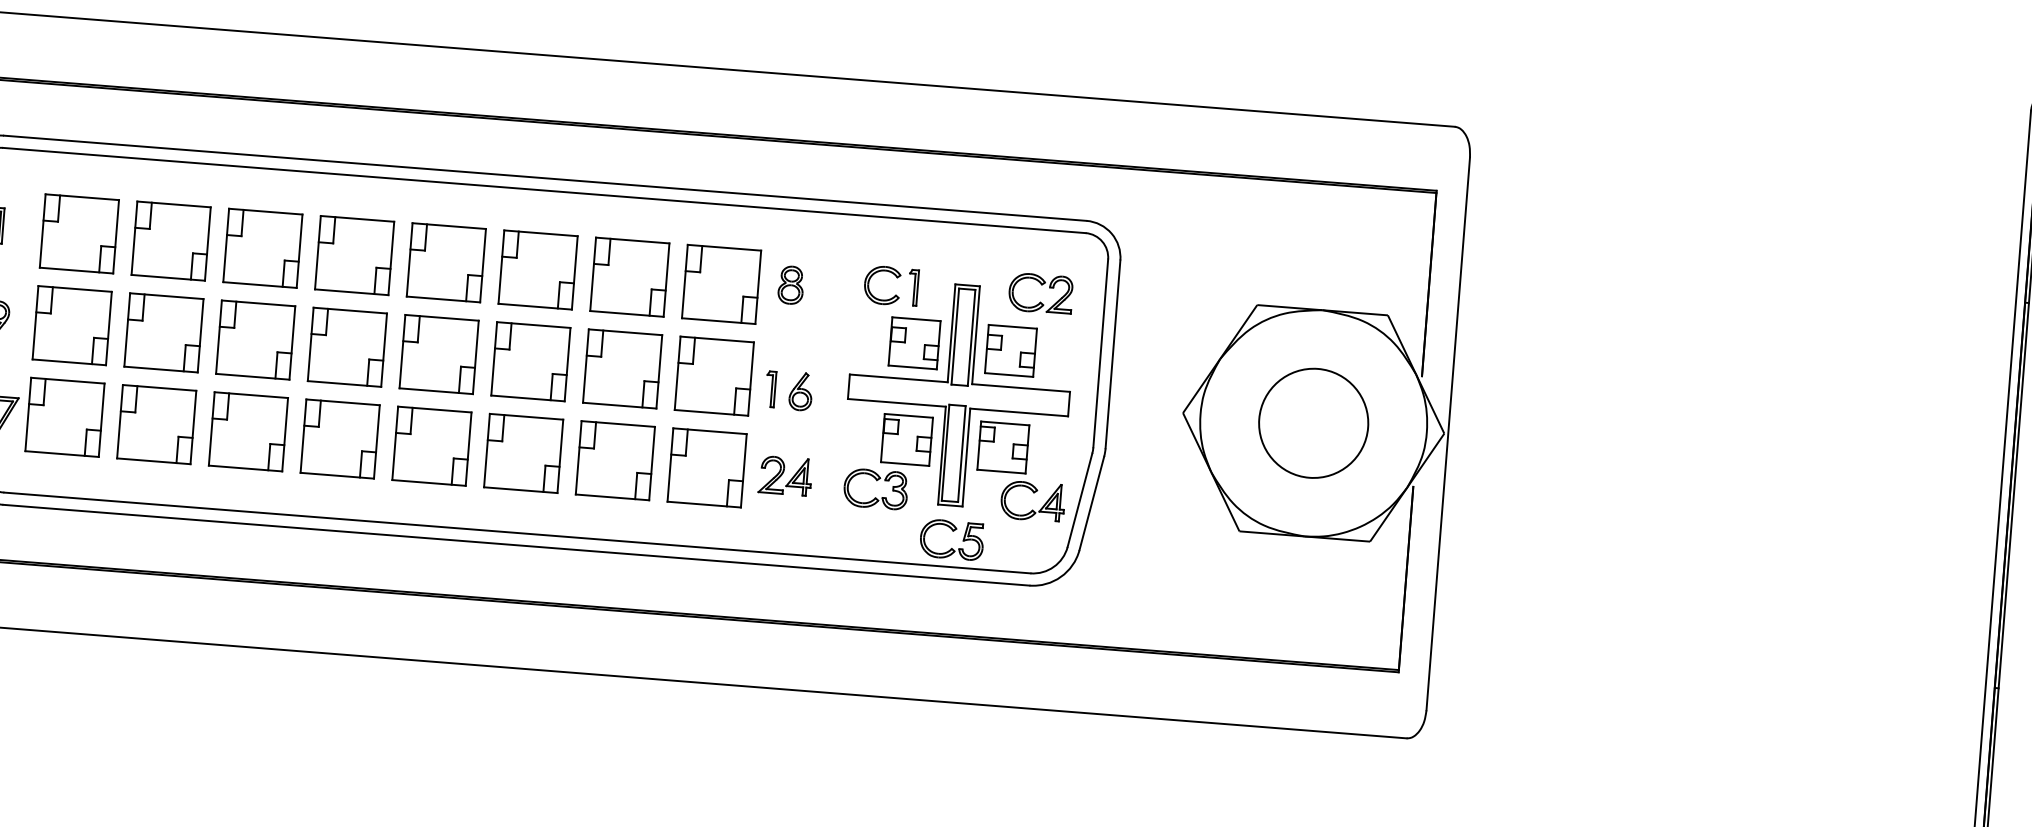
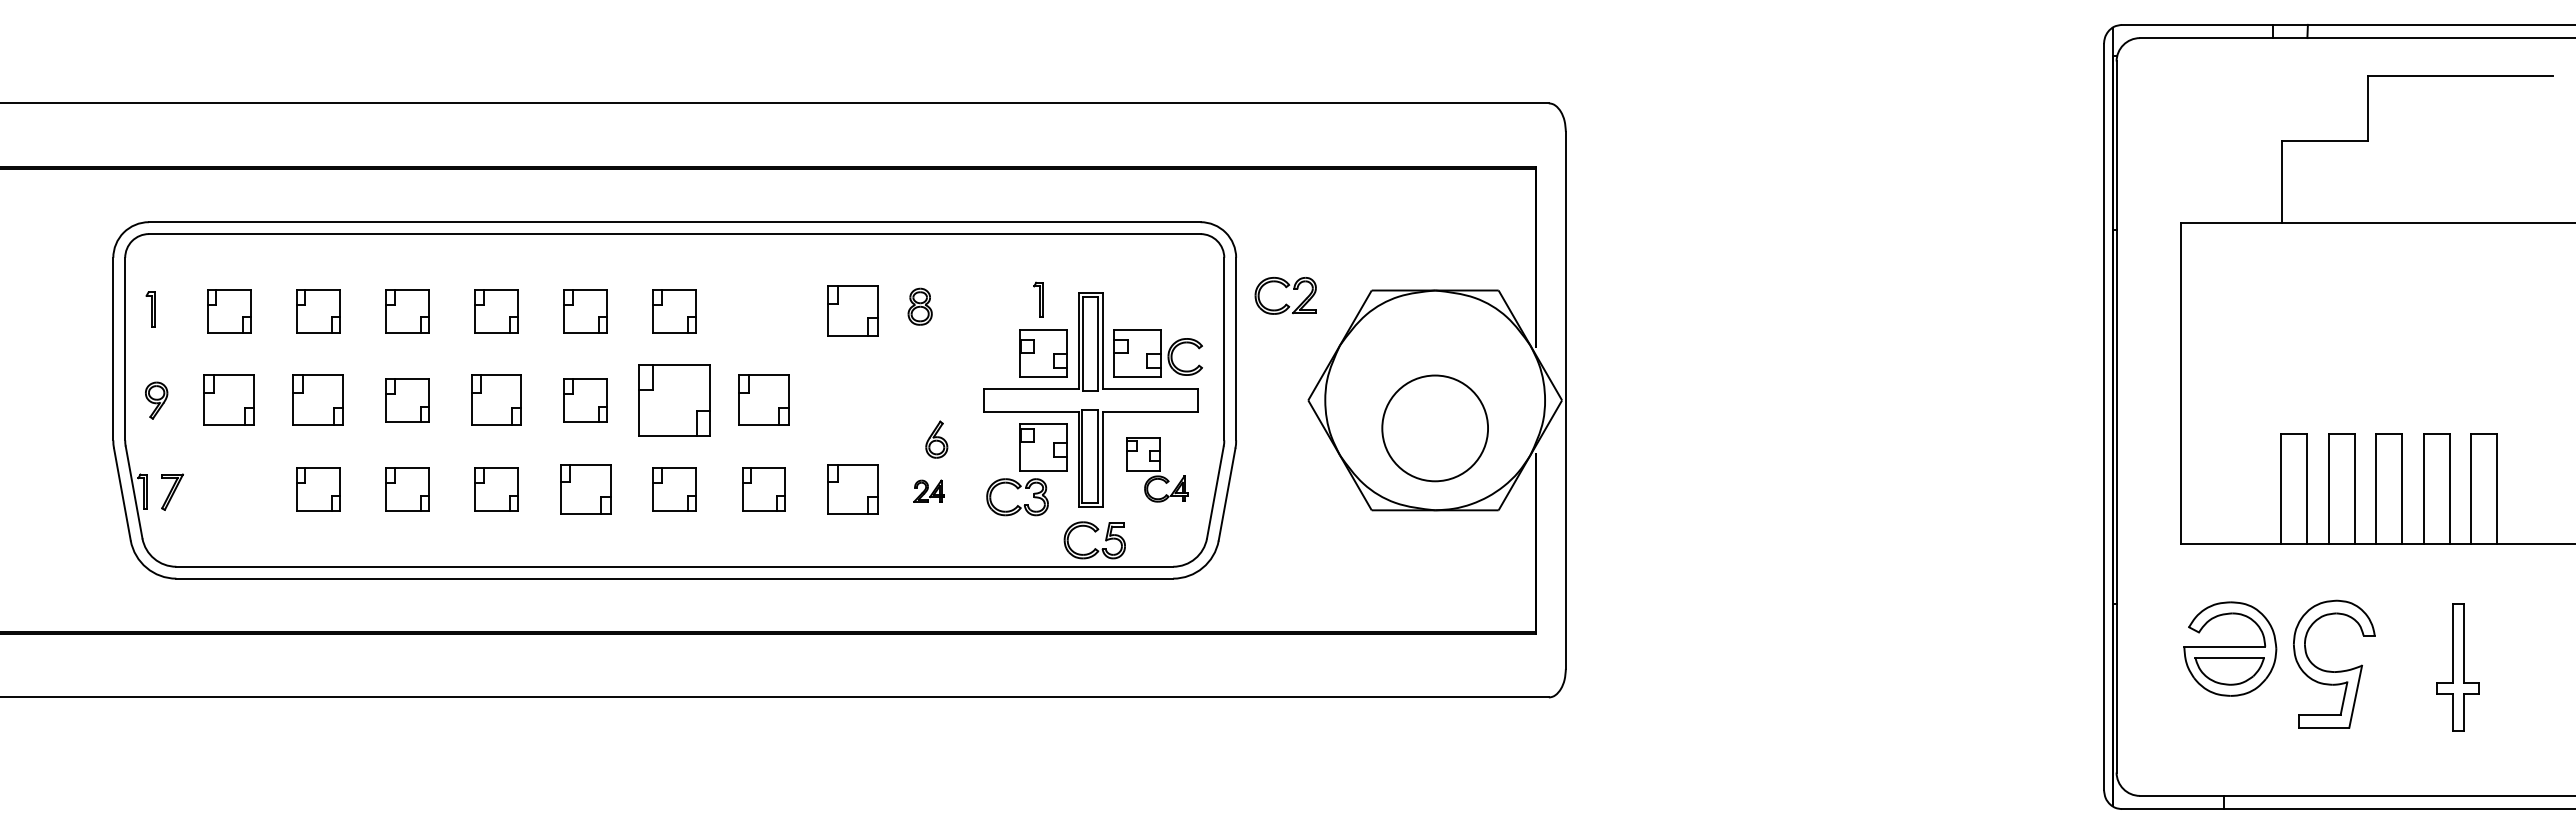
part: (79, 234) -> (229, 311), size x0.6
part: (171, 241) -> (318, 311), size x0.6
part: (262, 248) -> (407, 311), size x0.6
part: (354, 255) -> (496, 311), size x0.6
part: (446, 262) -> (585, 311), size x0.6
part: (537, 270) -> (674, 311), size x0.6
part: (629, 277) -> (763, 311), removed
part: (871, 277) -> (1174, 350), moved
part: (721, 284) -> (852, 311), size x0.7
part: (1042, 286) -> (1286, 288), moved
part: (72, 325) -> (229, 400), size x0.7
part: (164, 332) -> (318, 400), size x0.7
part: (255, 340) -> (407, 400), size x0.6
part: (347, 347) -> (496, 400), size x0.7
part: (439, 354) -> (585, 400), size x0.6
part: (622, 369) -> (763, 400), size x0.7
part: (713, 376) -> (852, 400), removed
part: (770, 389) -> (908, 408), removed
part: (800, 391) -> (936, 439), moved
part: (65, 417) -> (229, 489), removed
circle: (1312, 423) -> (1434, 428), moved
part: (156, 424) -> (318, 489), size x0.6
part: (248, 431) -> (407, 489), size x0.6
part: (340, 439) -> (496, 489), size x0.6
part: (431, 446) -> (585, 489), size x0.7
part: (523, 453) -> (674, 489), size x0.6
part: (615, 460) -> (763, 489), size x0.6
part: (706, 467) -> (852, 489), size x0.7
part: (1022, 471) -> (1157, 469), size x0.7
part: (784, 475) -> (928, 490), size x0.6

